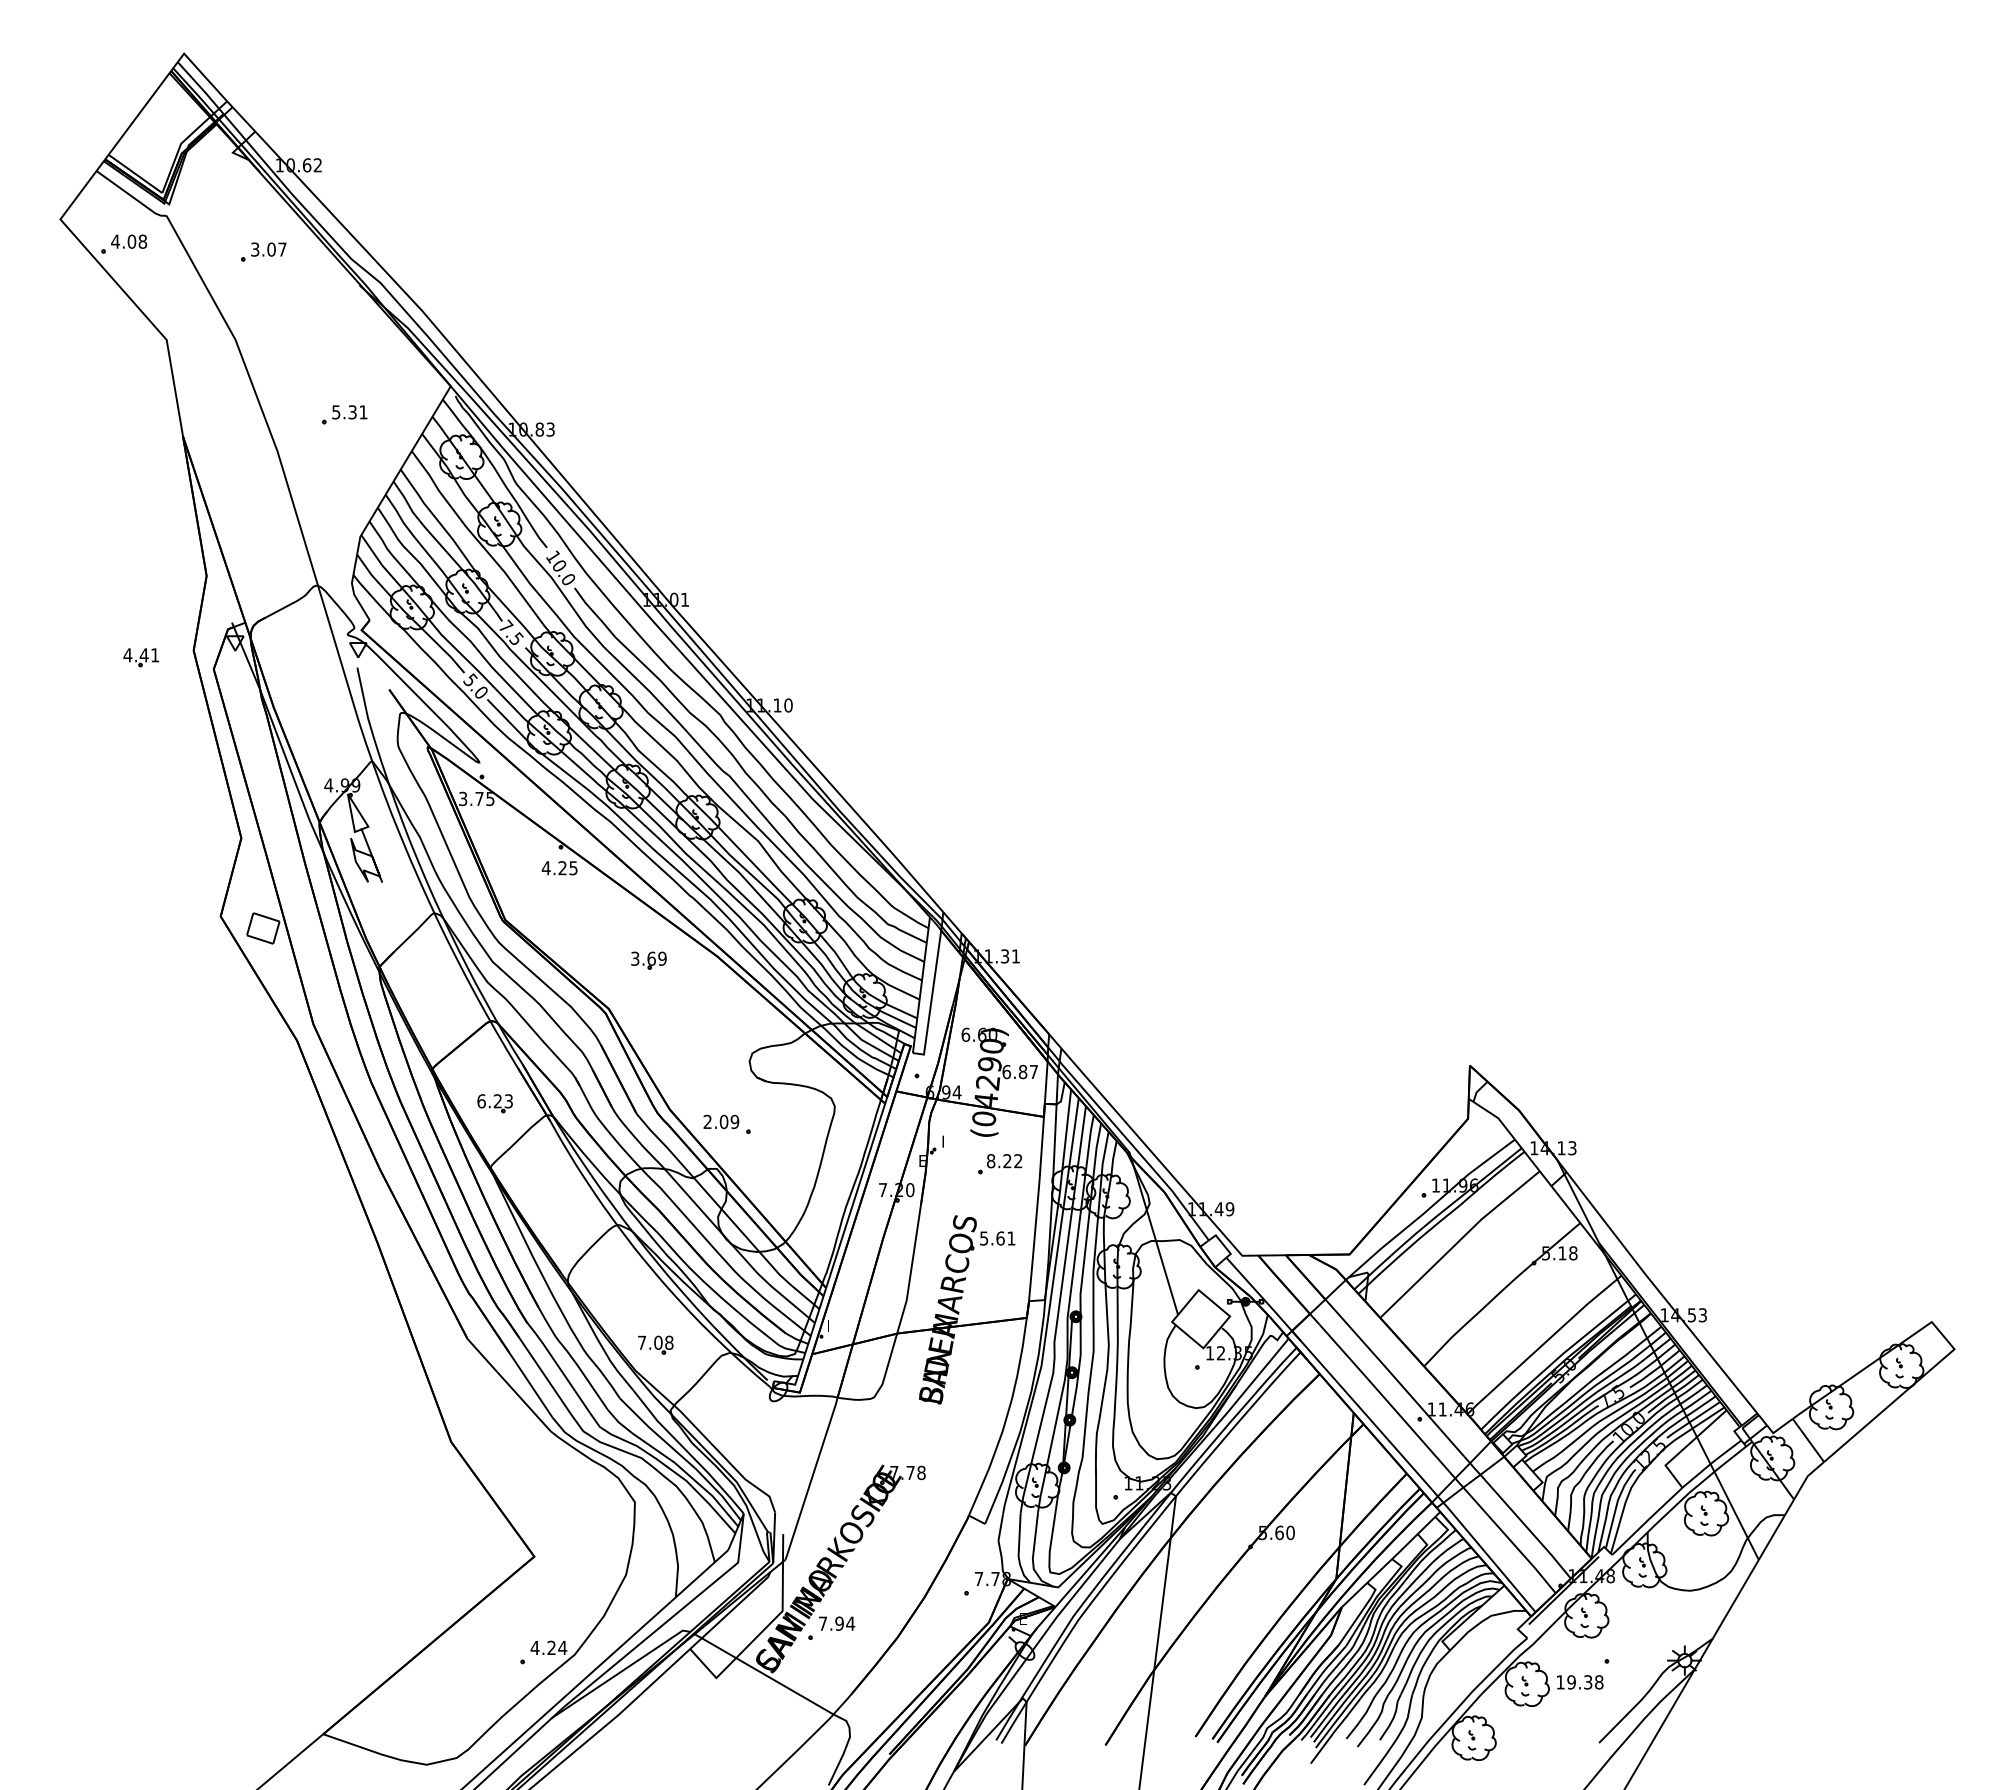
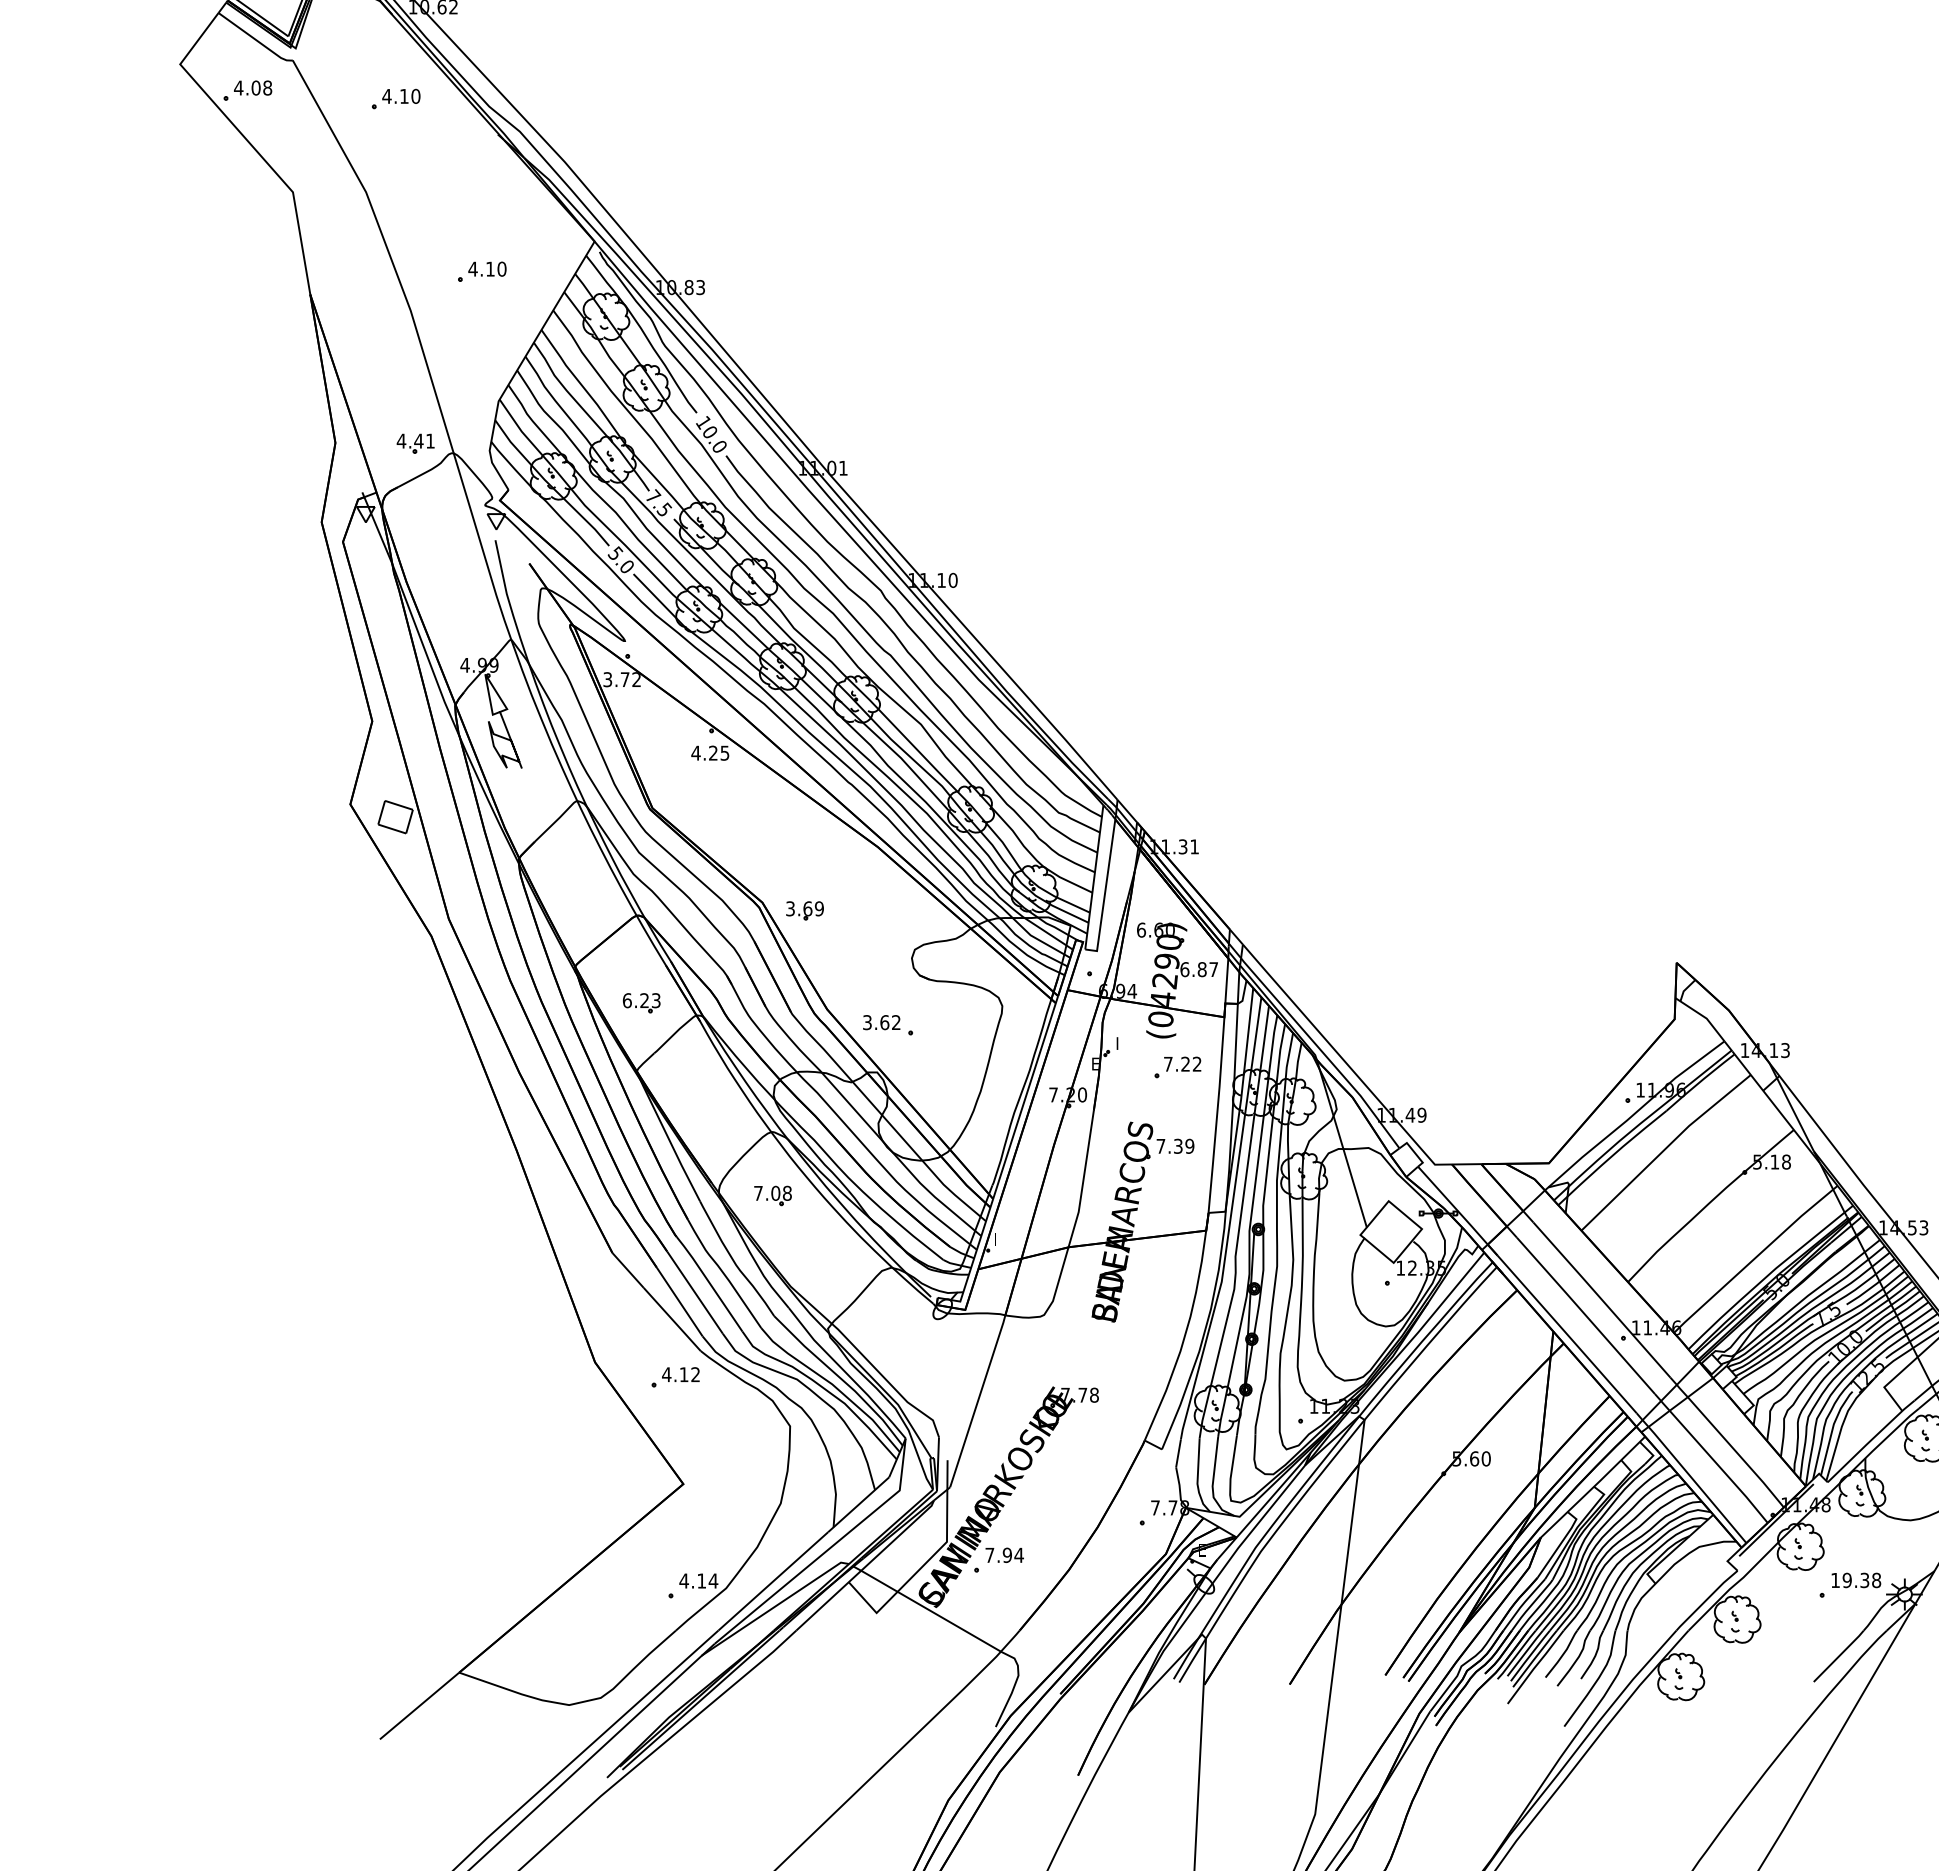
text: (268, 249) -> (401, 96), 3.07 -> 4.10
text: (349, 412) -> (487, 269), 5.31 -> 4.10
part: (140, 657) -> (414, 443), moved
text: (490, 798) -> (636, 679), 3.75 -> 3.72
part: (648, 960) -> (804, 910), moved
text: (721, 1121) -> (882, 1022), 2.09 -> 3.62
text: (991, 1161) -> (1168, 1064), 8.22 -> 7.22
text: (997, 1238) -> (1175, 1146), 5.61 -> 7.39
part: (655, 1344) -> (772, 1195), moved
part: (526, 1455) -> (675, 1376), added
text: (551, 1647) -> (701, 1580), 4.24 -> 4.14
text: (1580, 1682) -> (1856, 1580), moved

